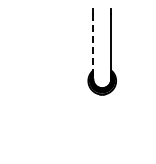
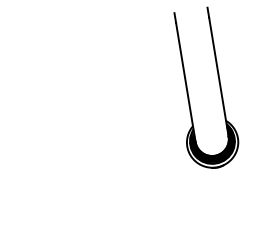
line: (93, 46) -> (186, 82), dashed -> solid

